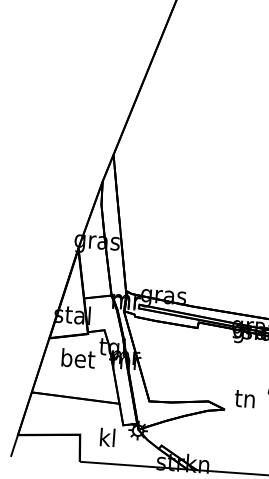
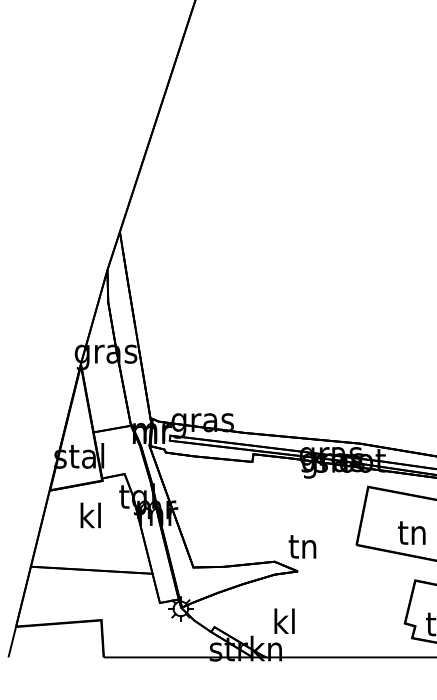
text: (78, 358) -> (91, 515), bet -> kl
text: (244, 398) -> (302, 546), moved
text: (107, 436) -> (284, 620), moved

